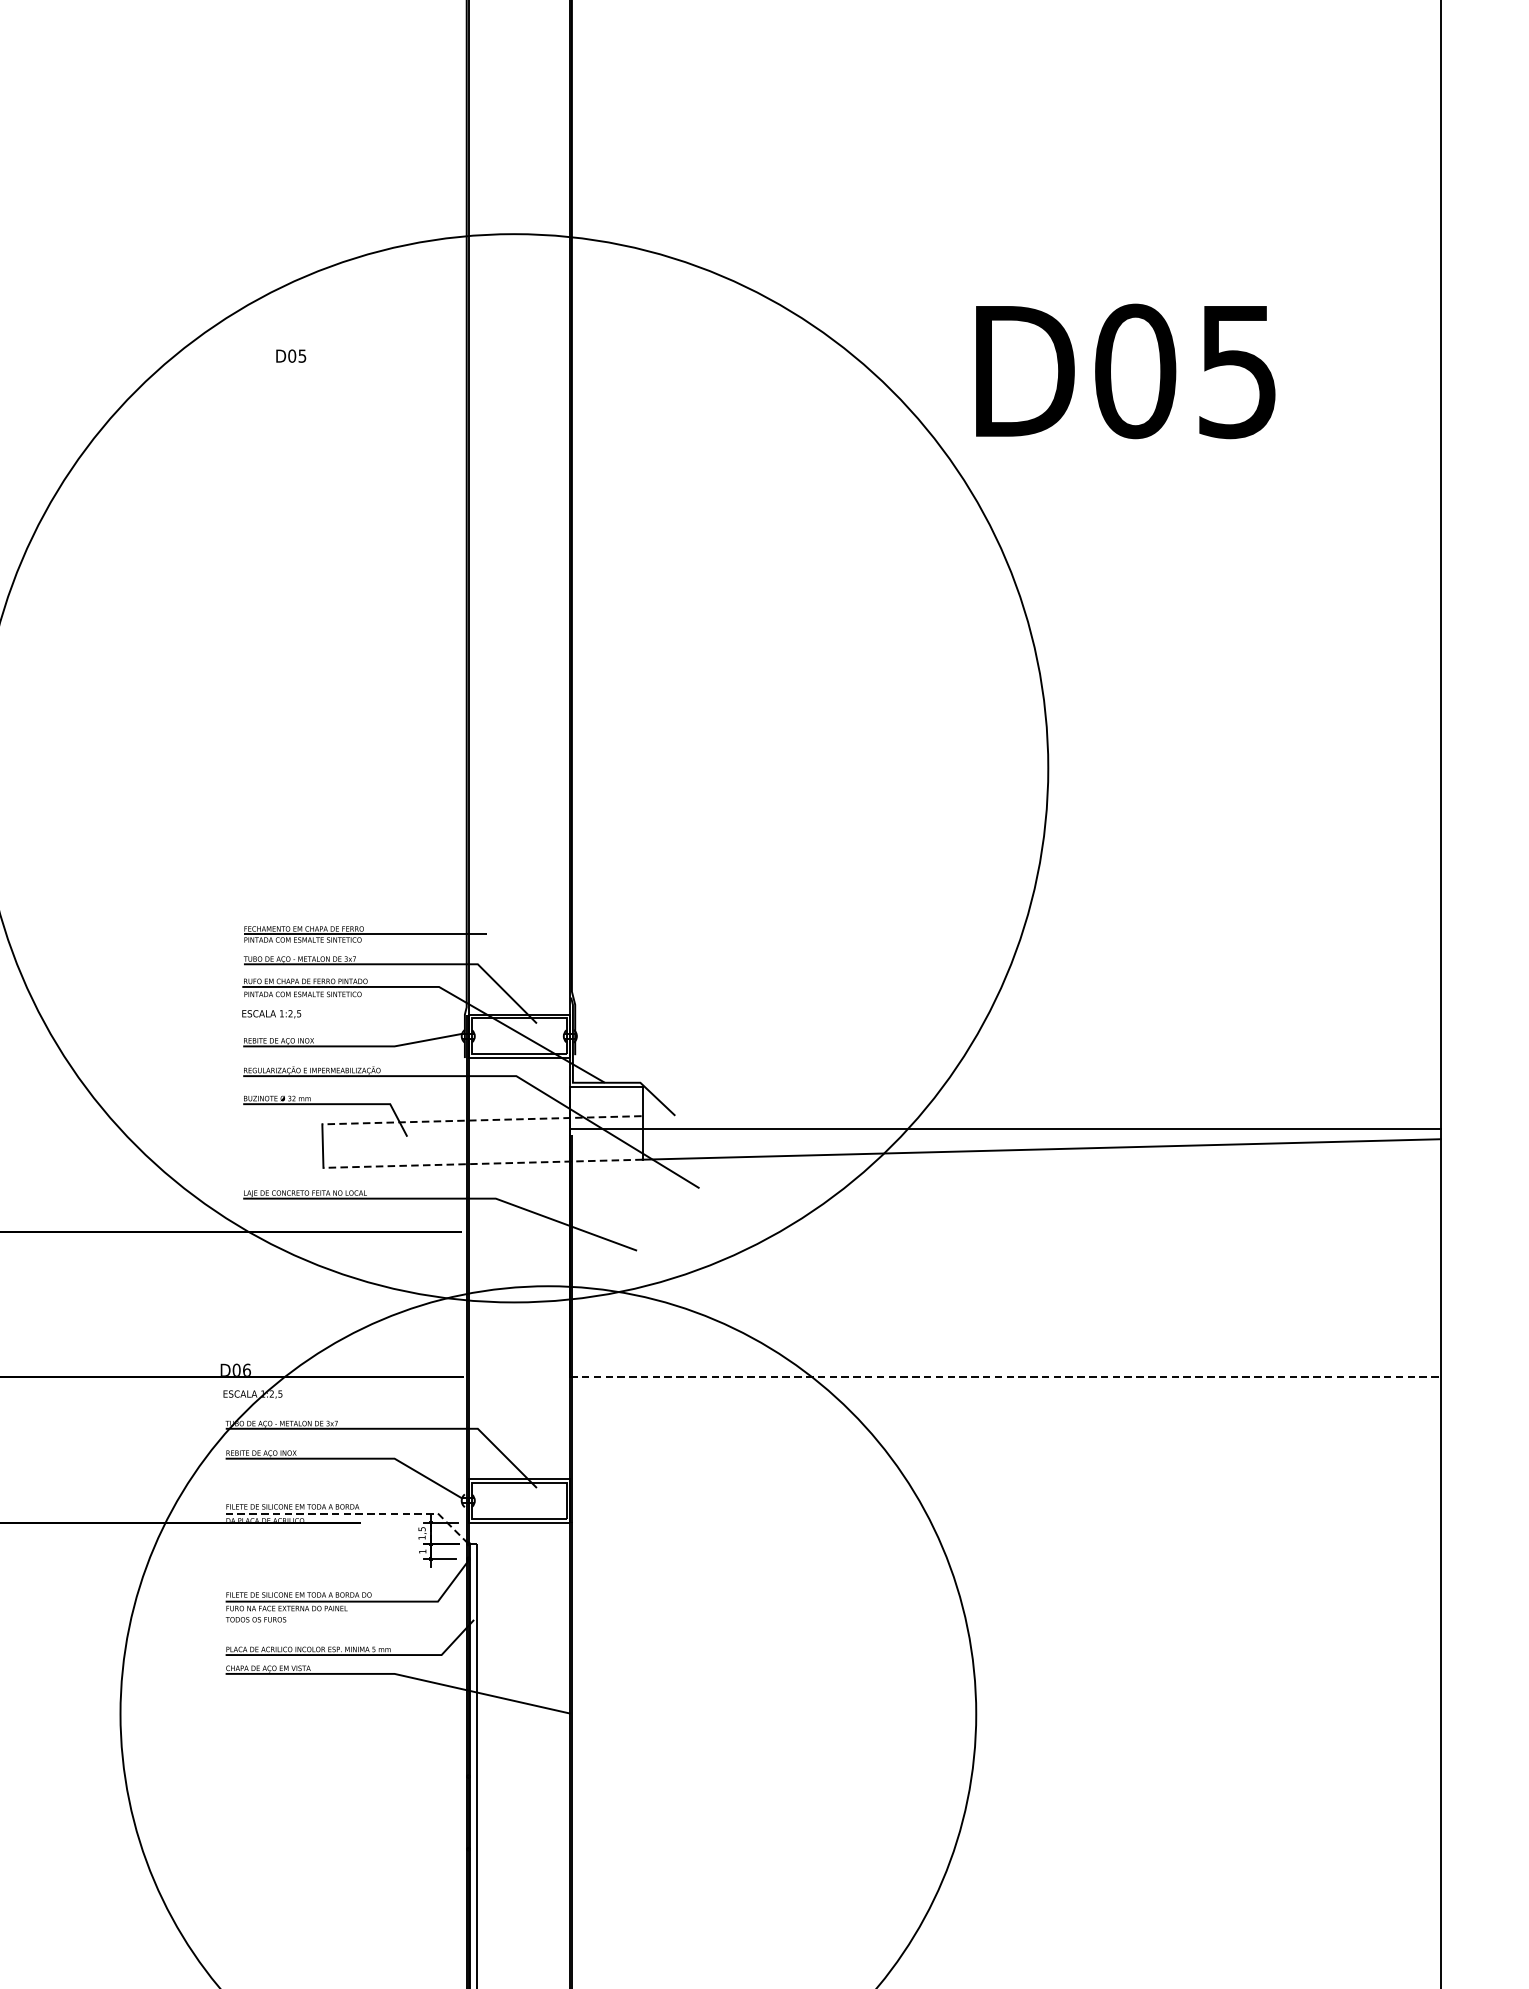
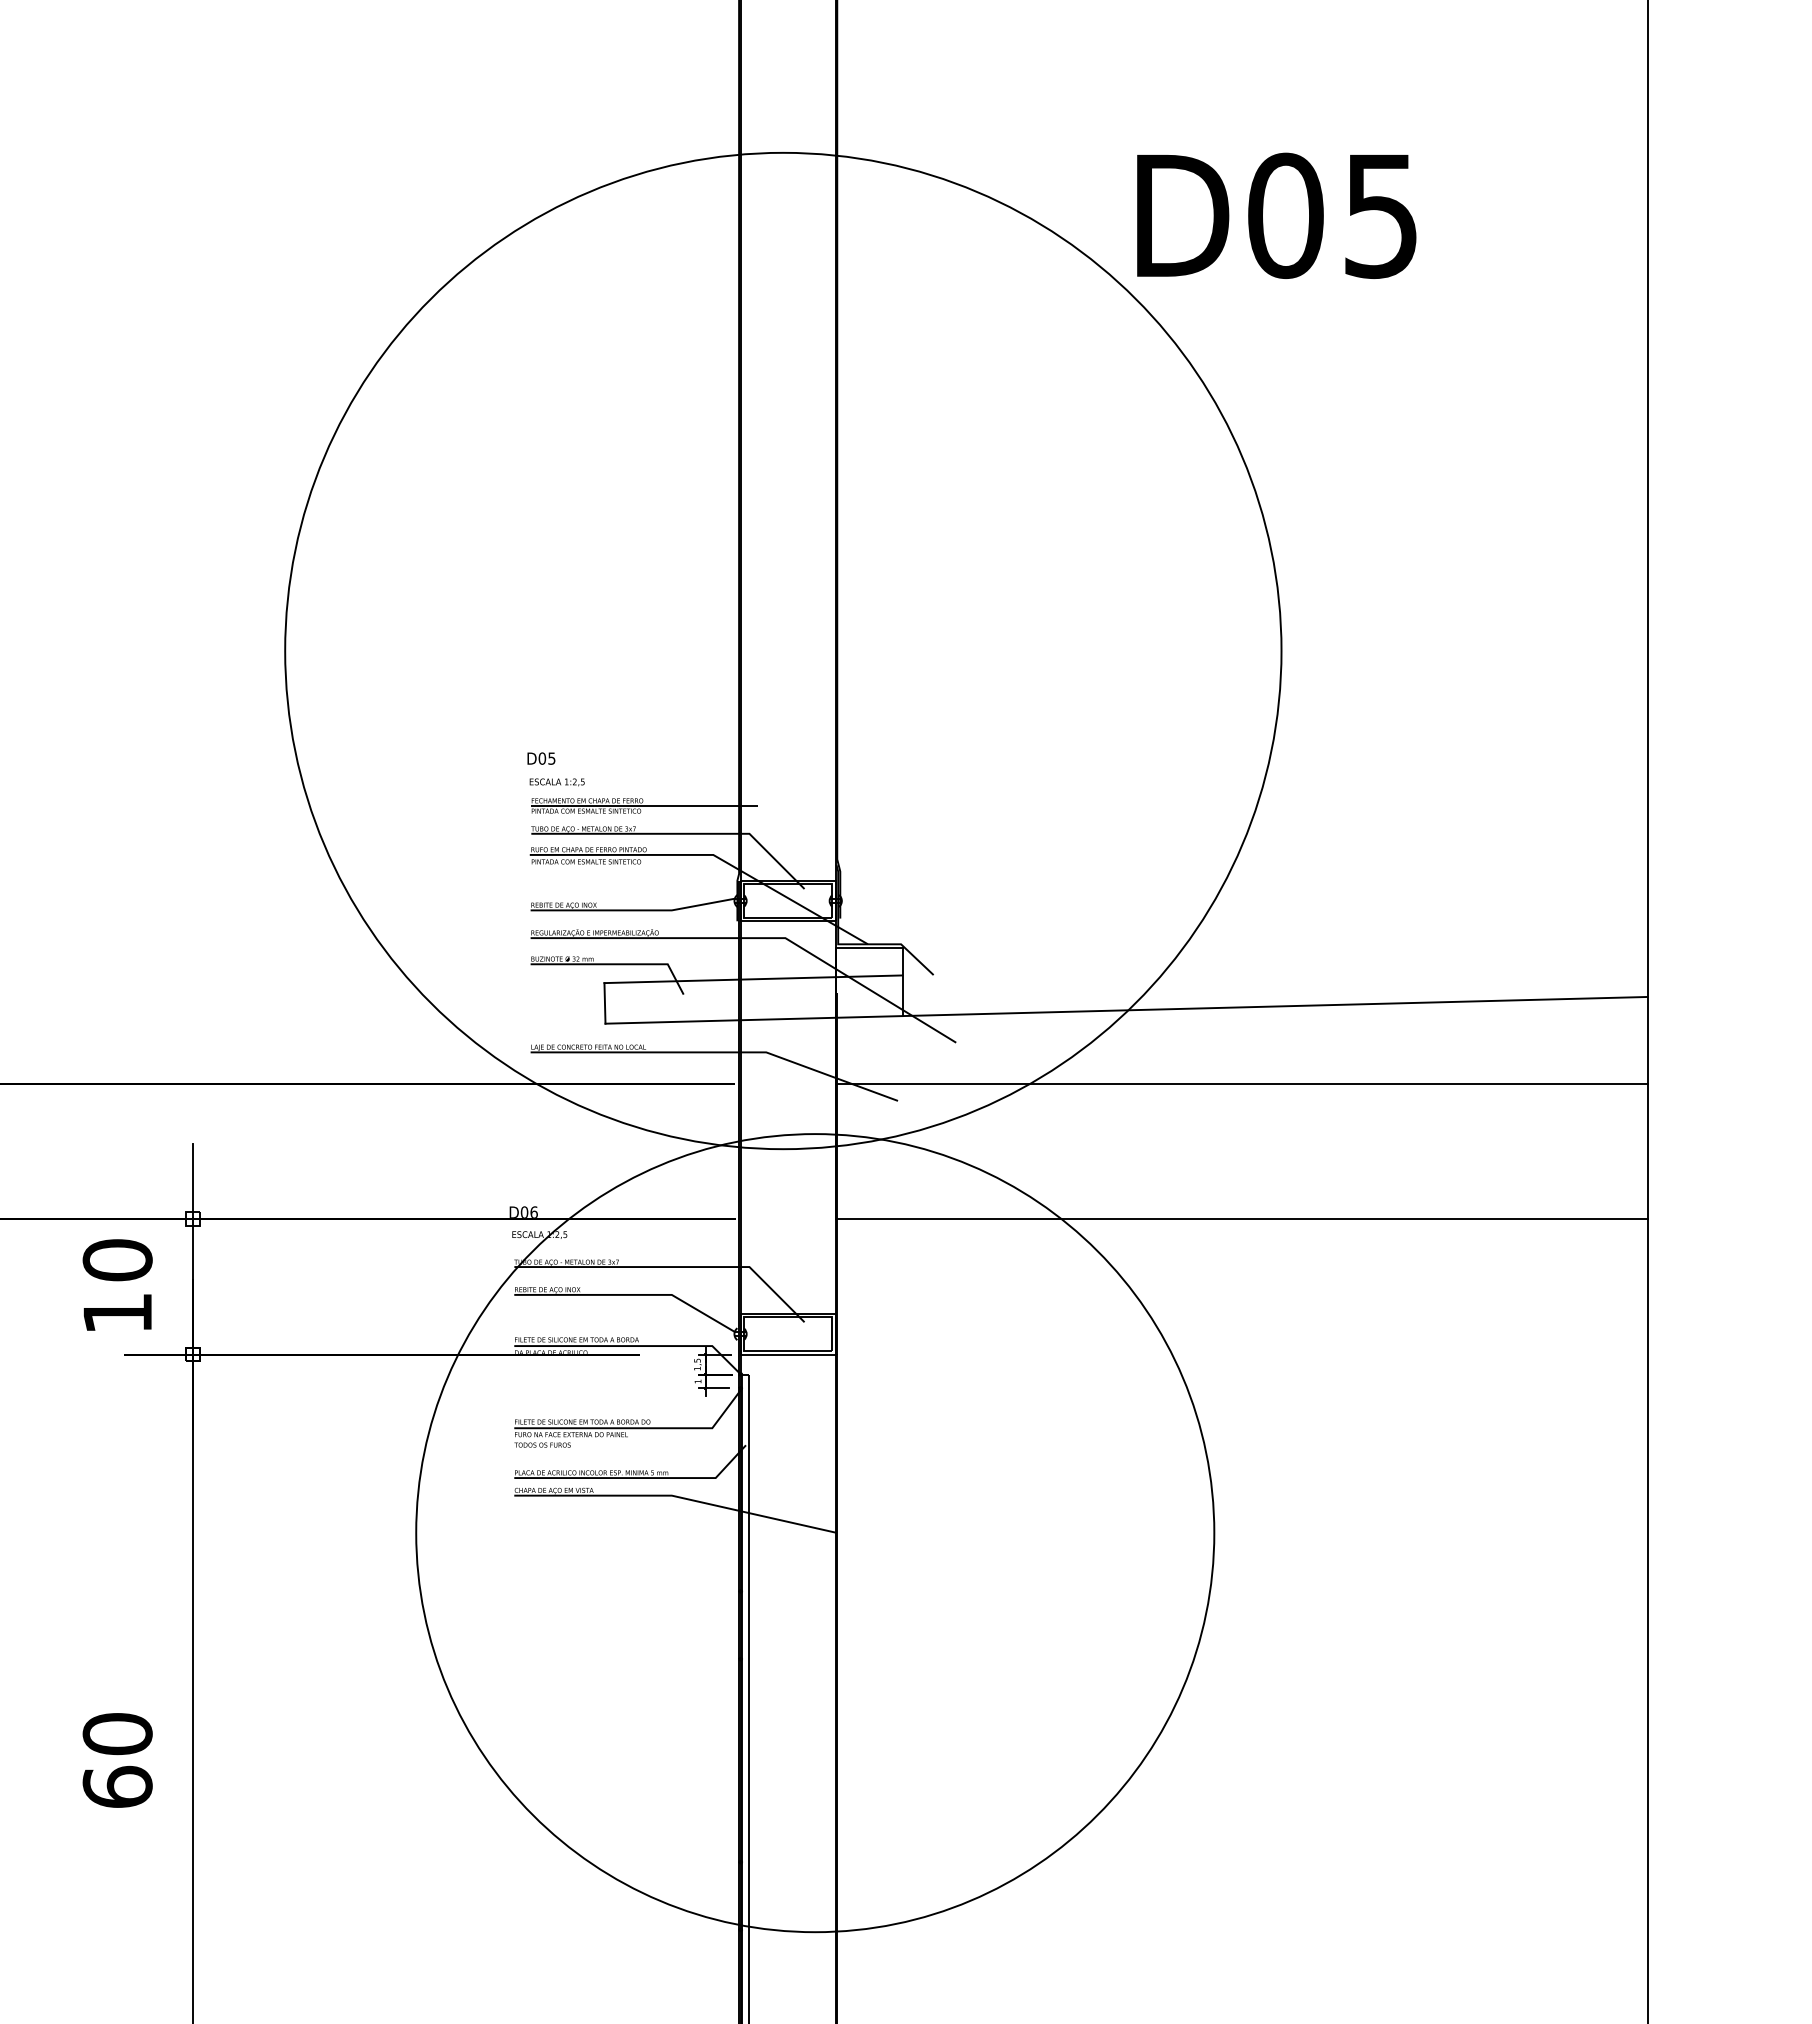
text: (291, 356) -> (541, 758), moved
text: (1125, 371) -> (1276, 215), moved
text: (270, 1014) -> (556, 782), moved
line: (482, 1120) -> (753, 979), dashed -> solid
line: (1005, 1129) -> (1241, 1083), moved
line: (483, 1163) -> (754, 1019), dashed -> solid
line: (1005, 1377) -> (1241, 1219), dashed -> solid
line: (354, 1513) -> (634, 1346), dashed -> solid

